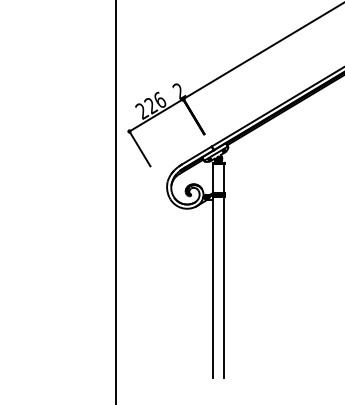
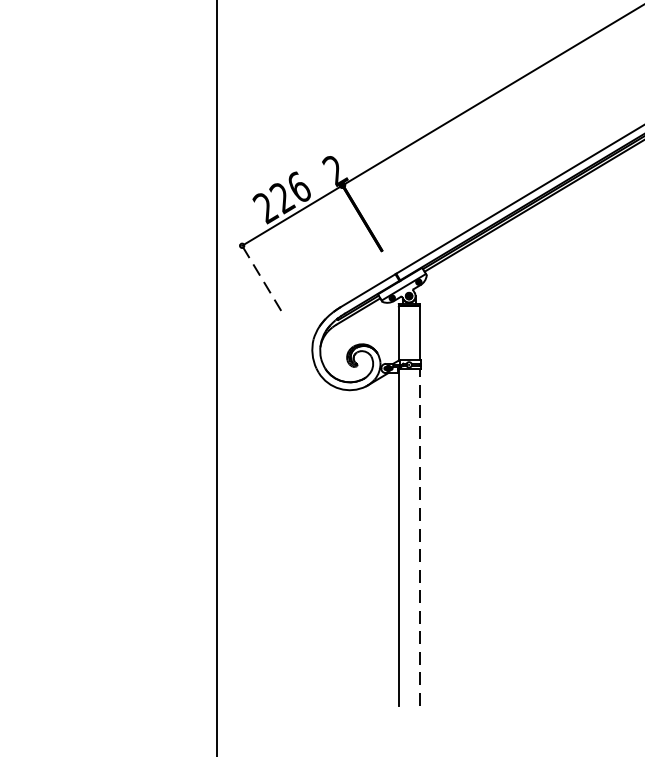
line: (139, 148) -> (260, 277), solid -> dashed
line: (224, 286) -> (419, 535), solid -> dashed

